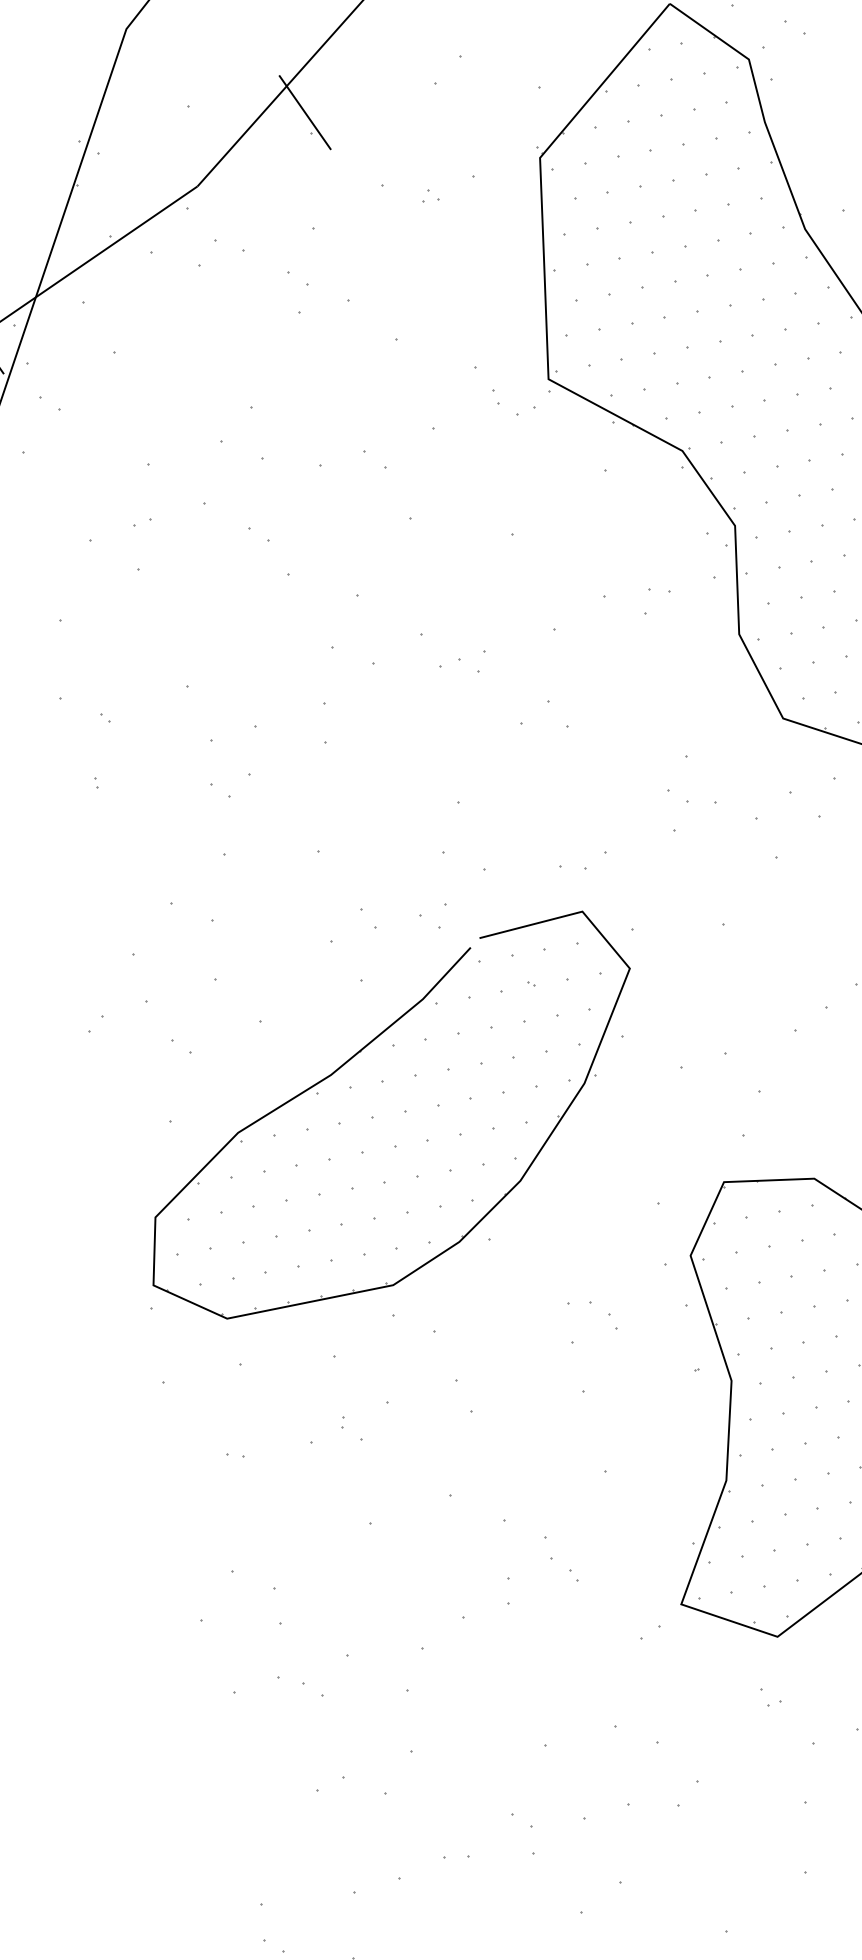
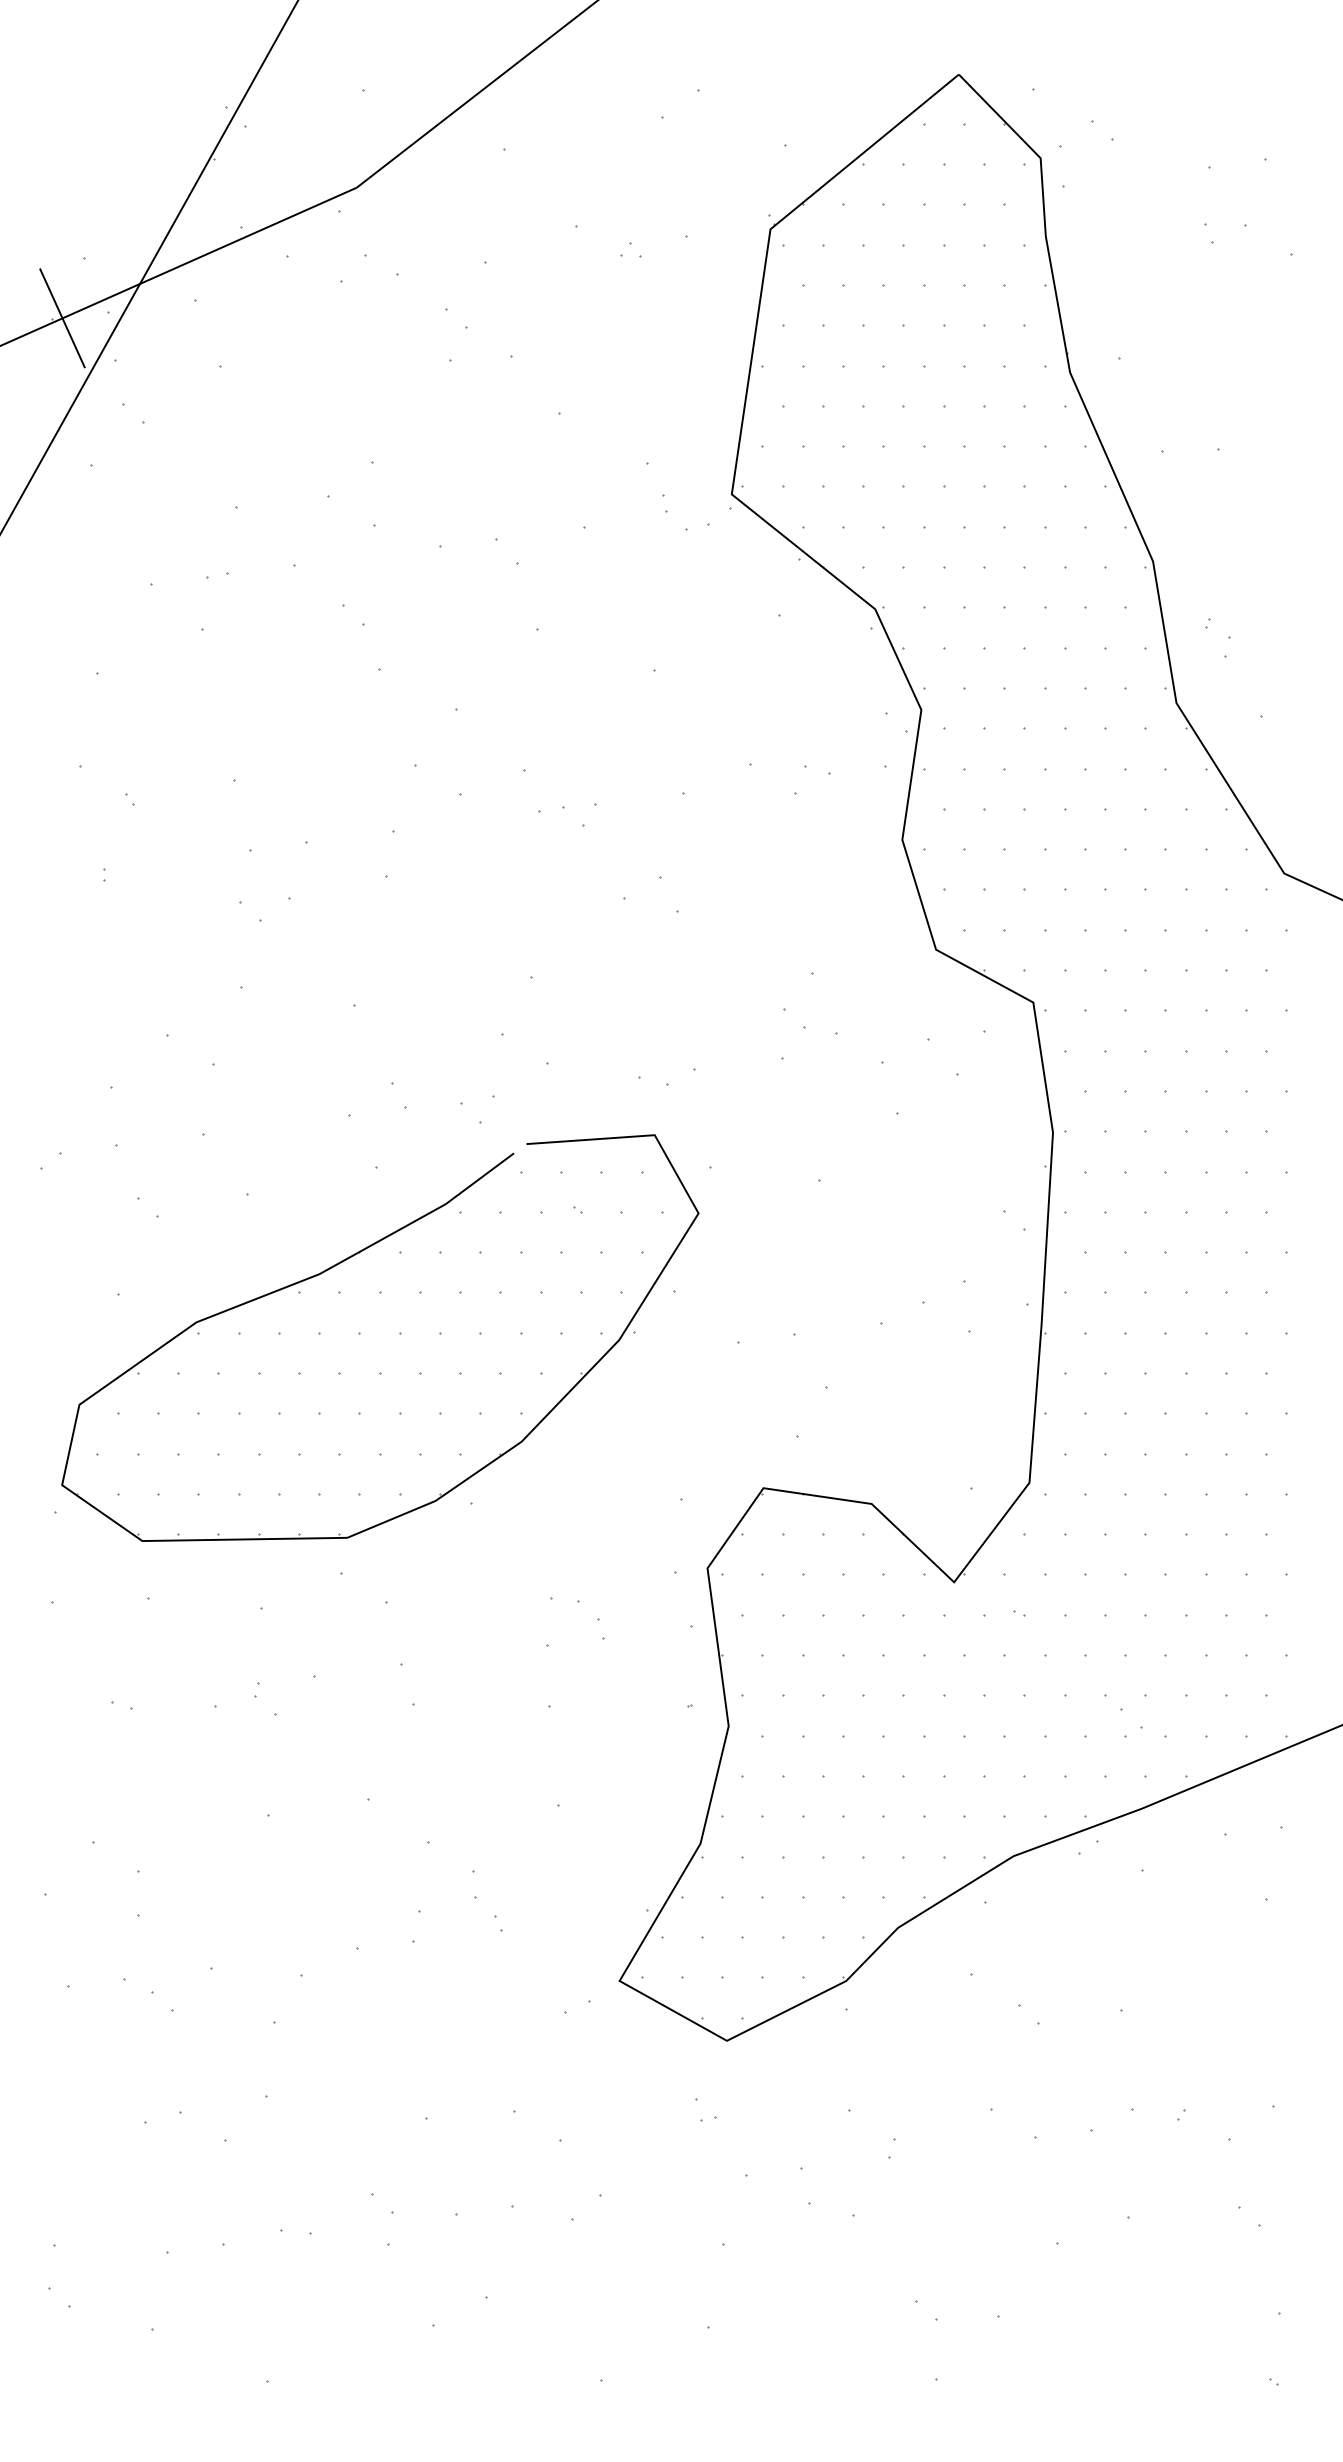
line: (304, 112) -> (500, 123), removed

